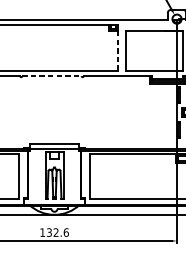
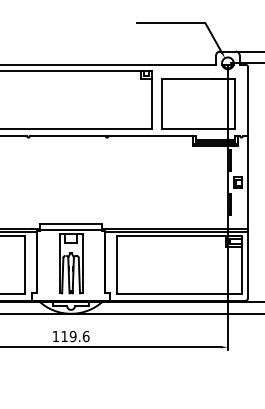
line: (117, 50) -> (151, 103), dashed -> solid
line: (52, 76) -> (68, 136), dashed -> solid
text: (52, 232) -> (68, 336), 132.6 -> 119.6

